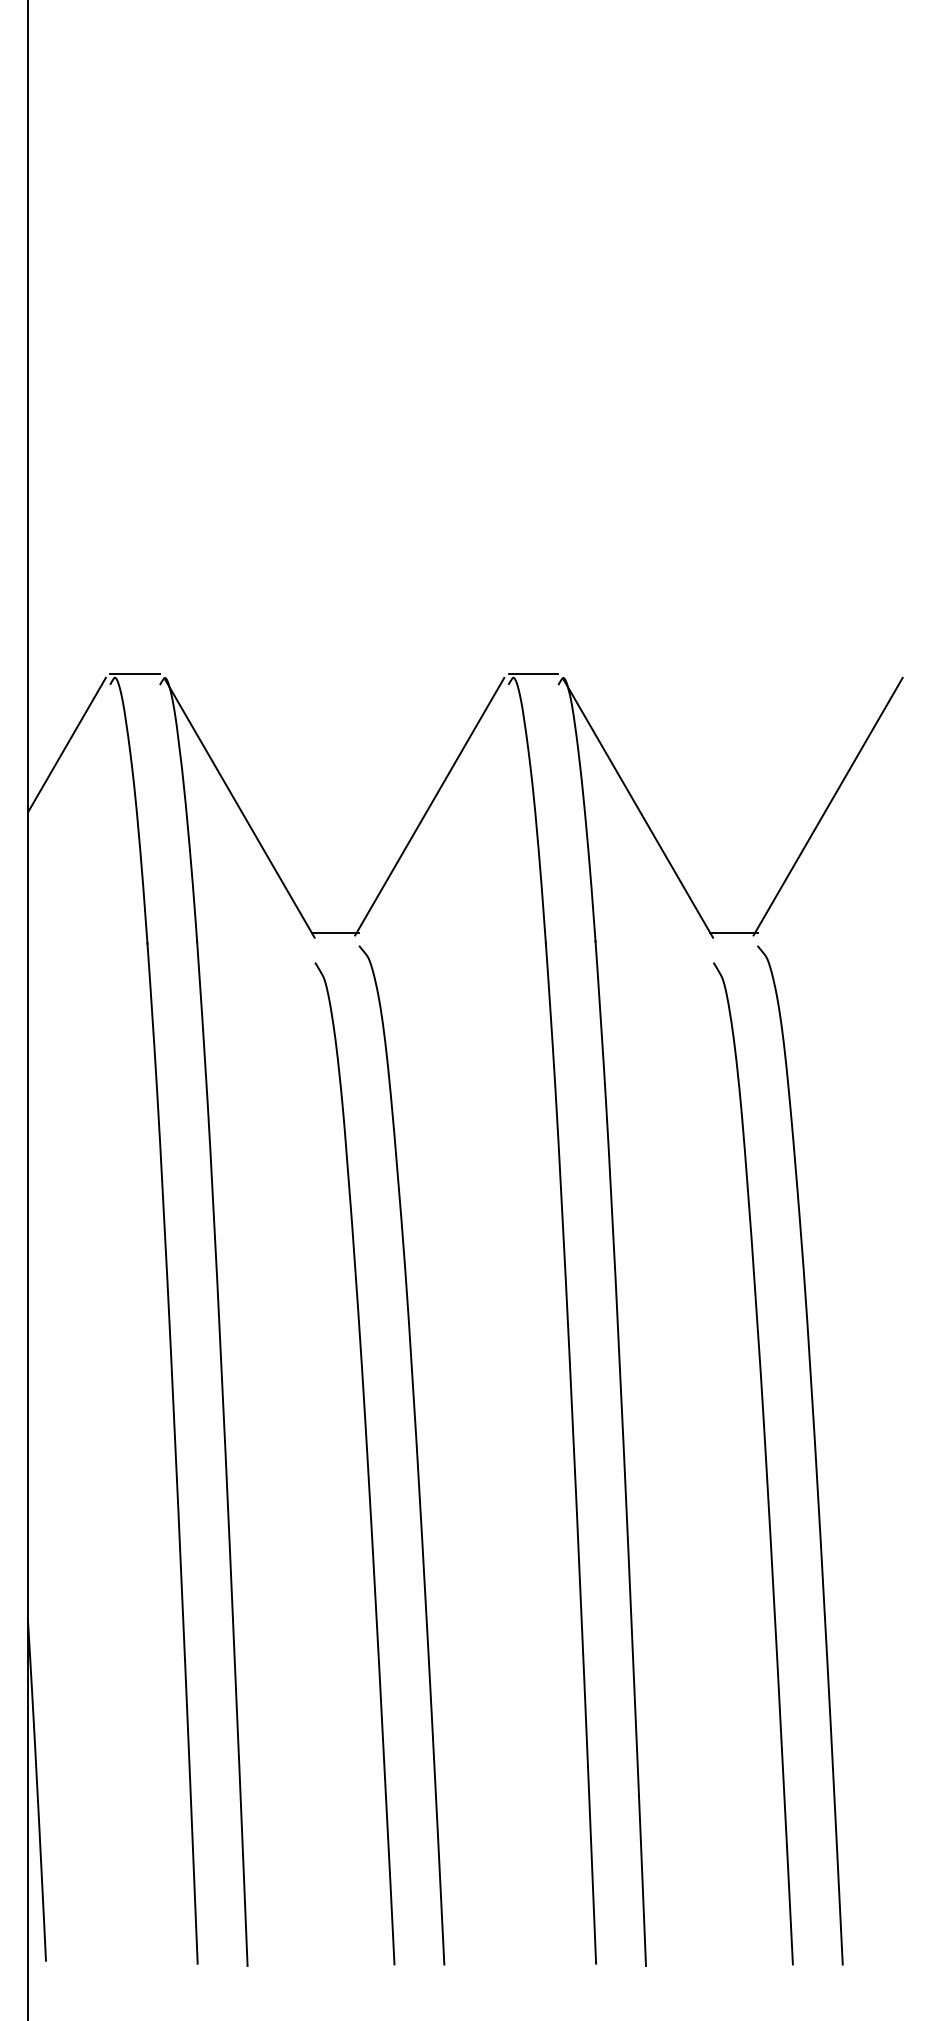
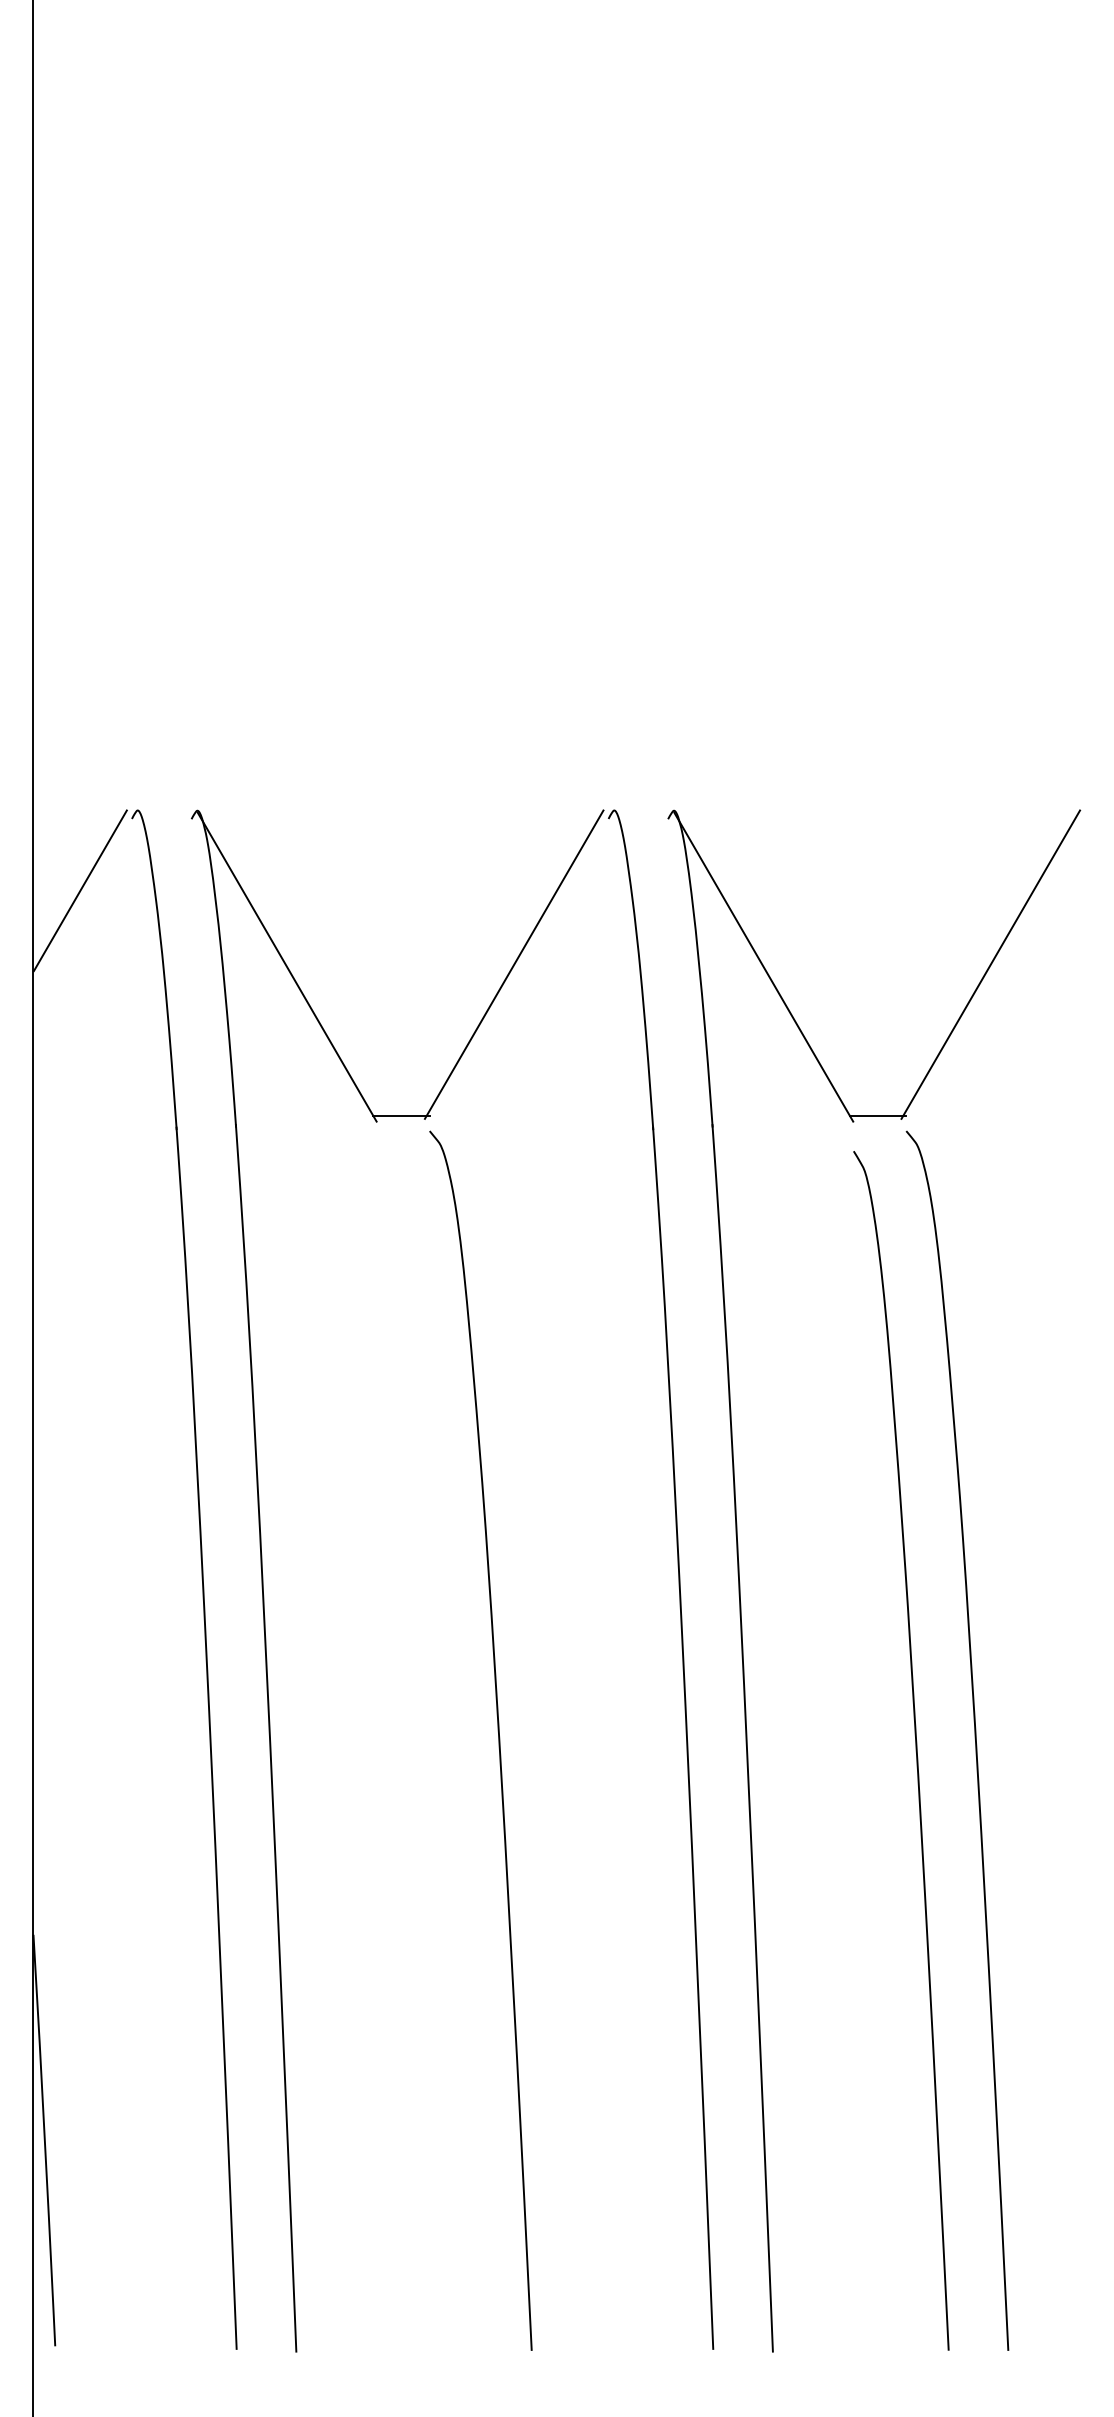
line: (134, 674) -> (161, 806), removed
line: (533, 674) -> (638, 806), removed
curve: (367, 1463) -> (439, 1750), removed

